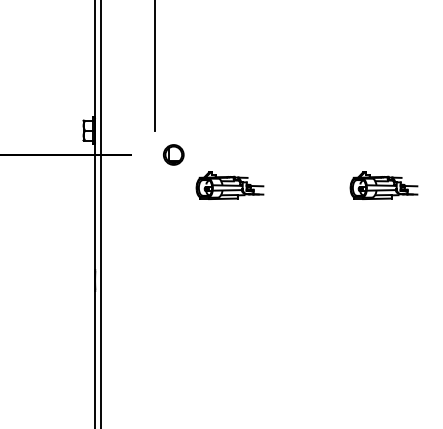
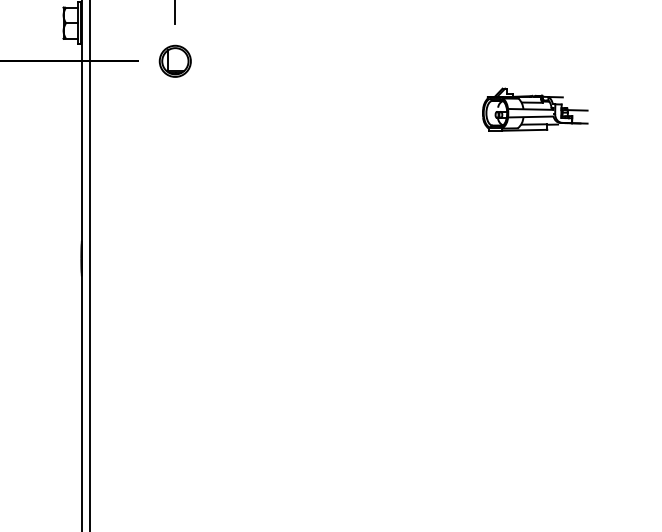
part: (173, 154) -> (174, 60), moved
part: (229, 185) -> (292, 109), removed

